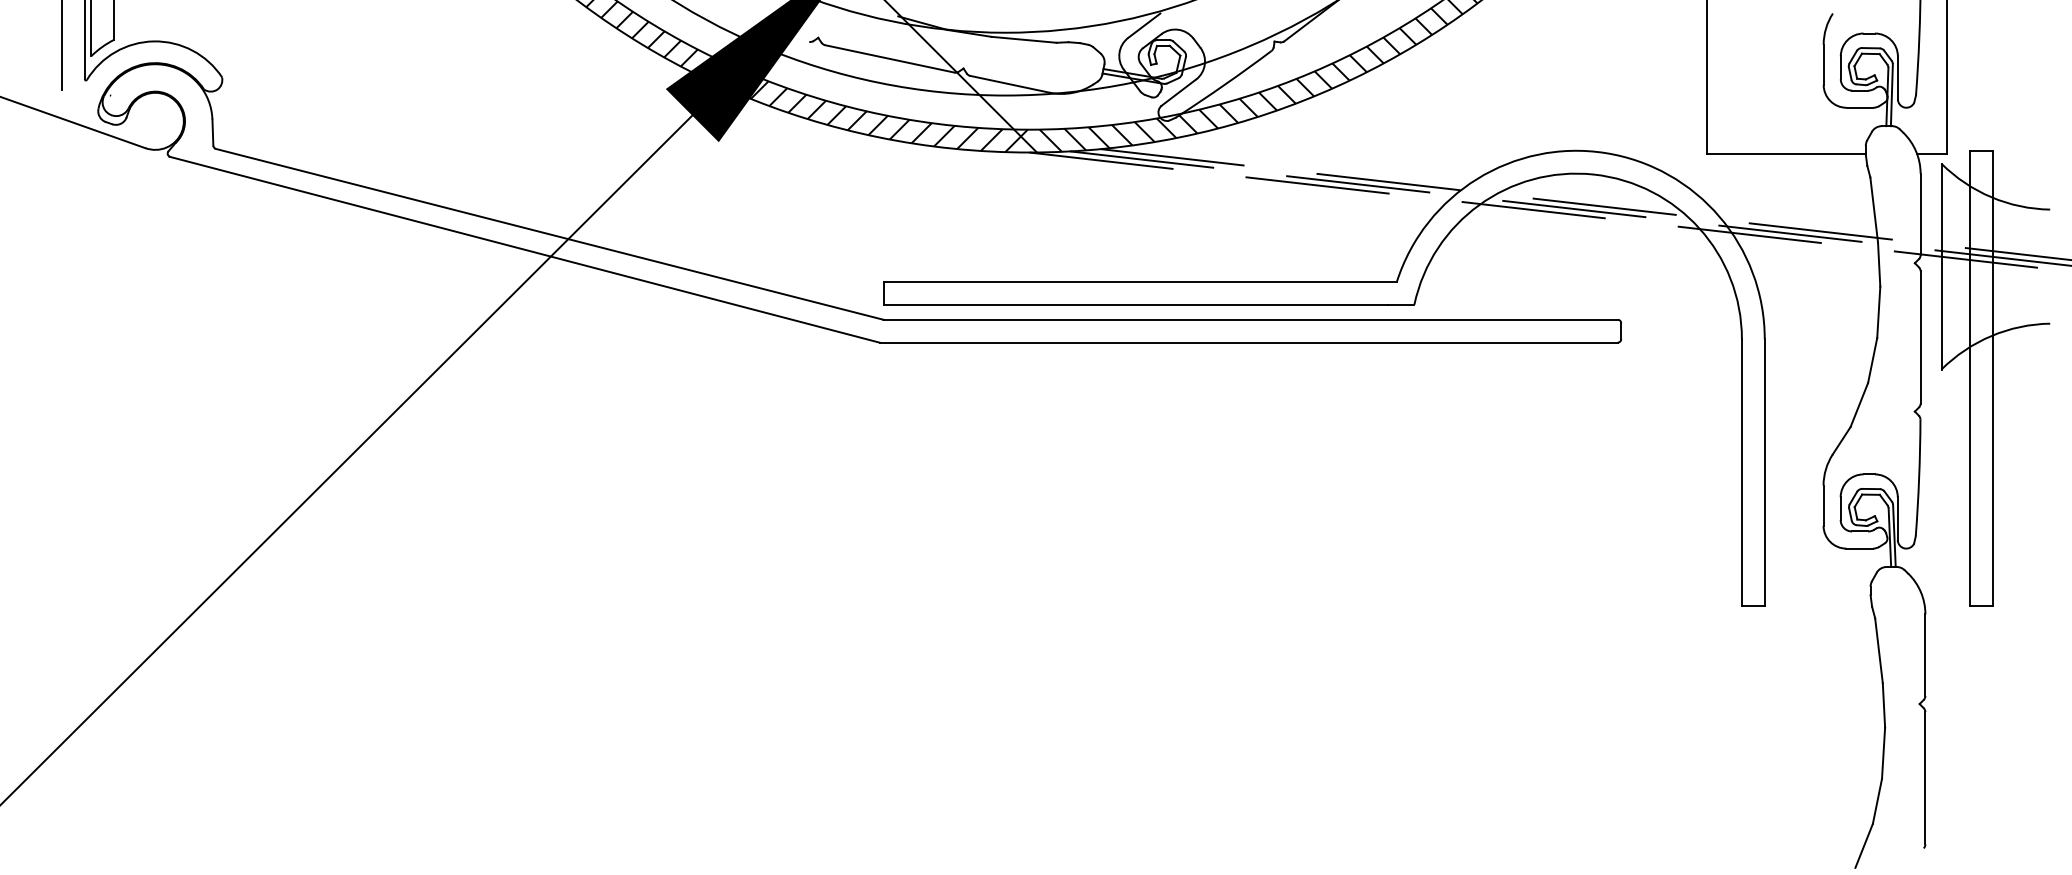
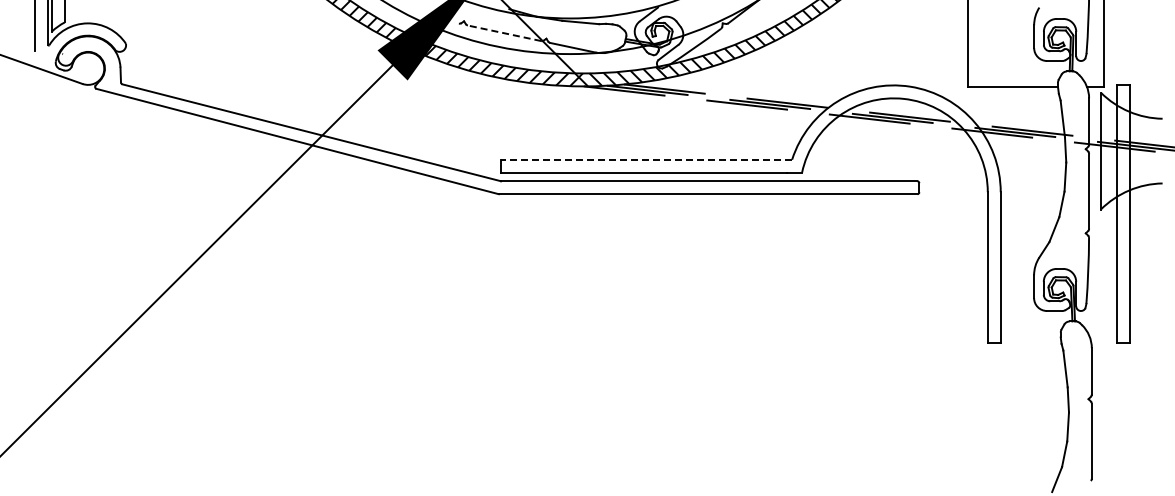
line: (889, 59) -> (504, 33), solid -> dashed
line: (1140, 281) -> (646, 159), solid -> dashed

